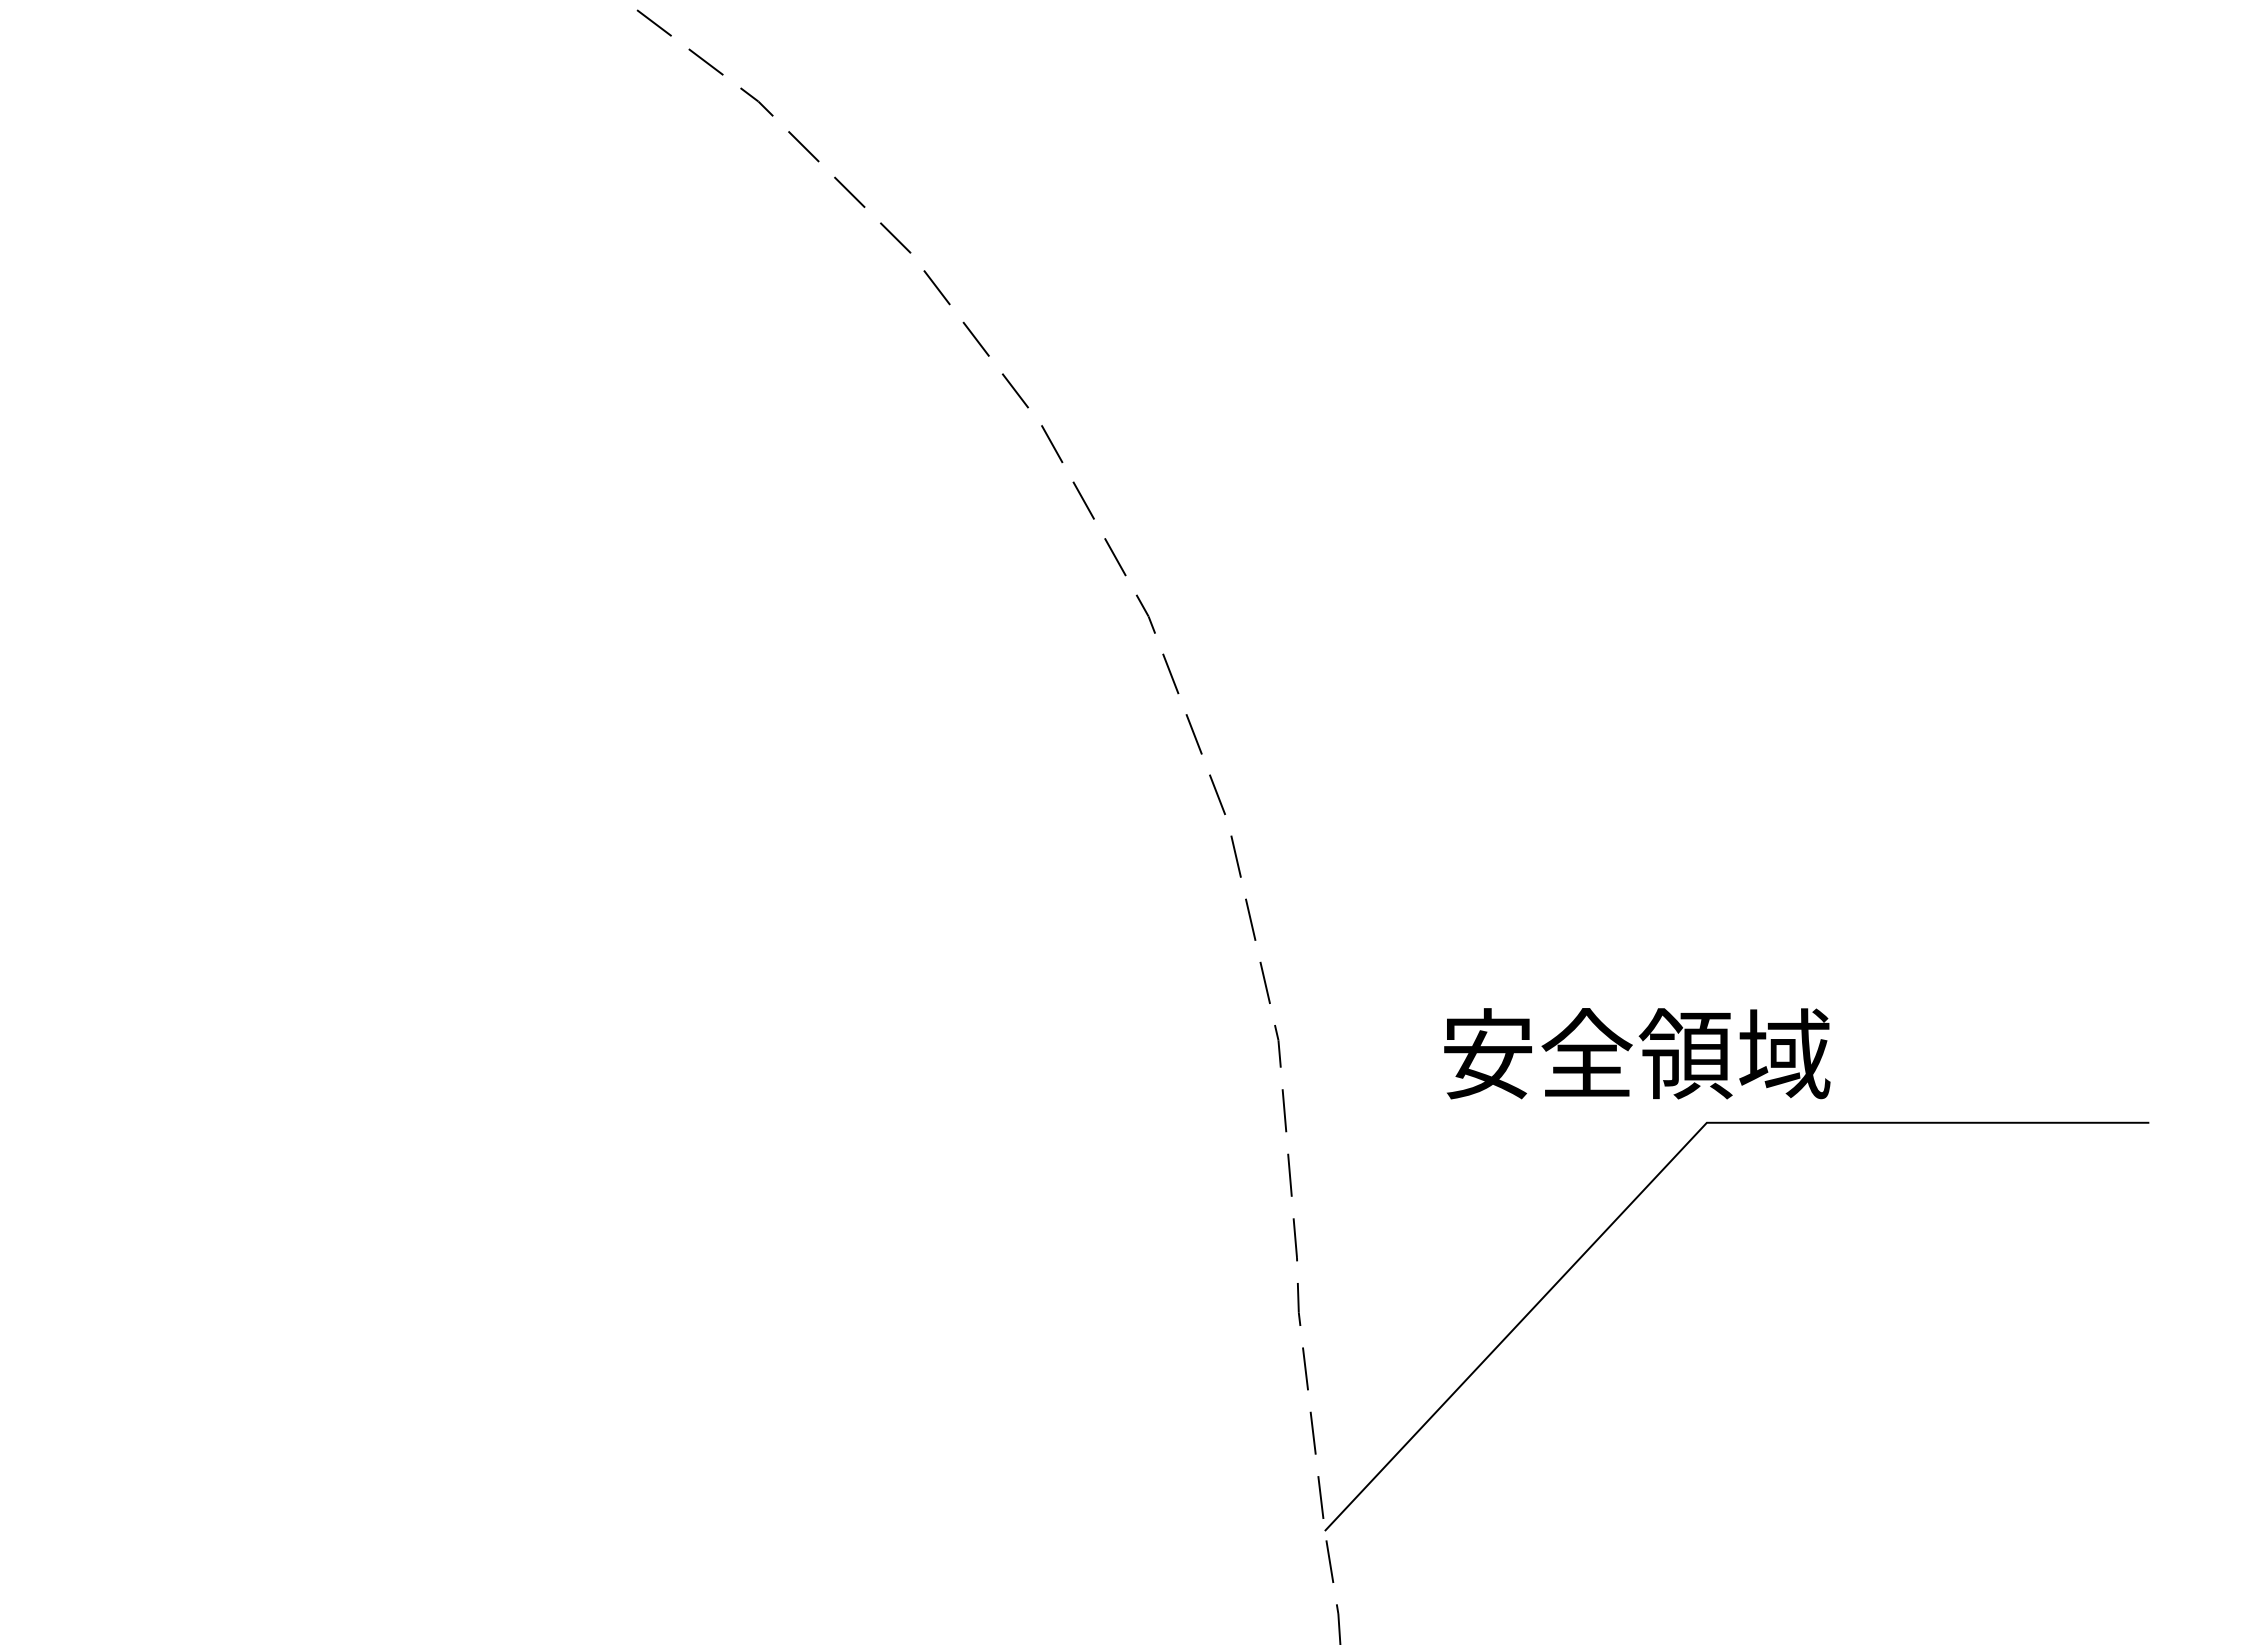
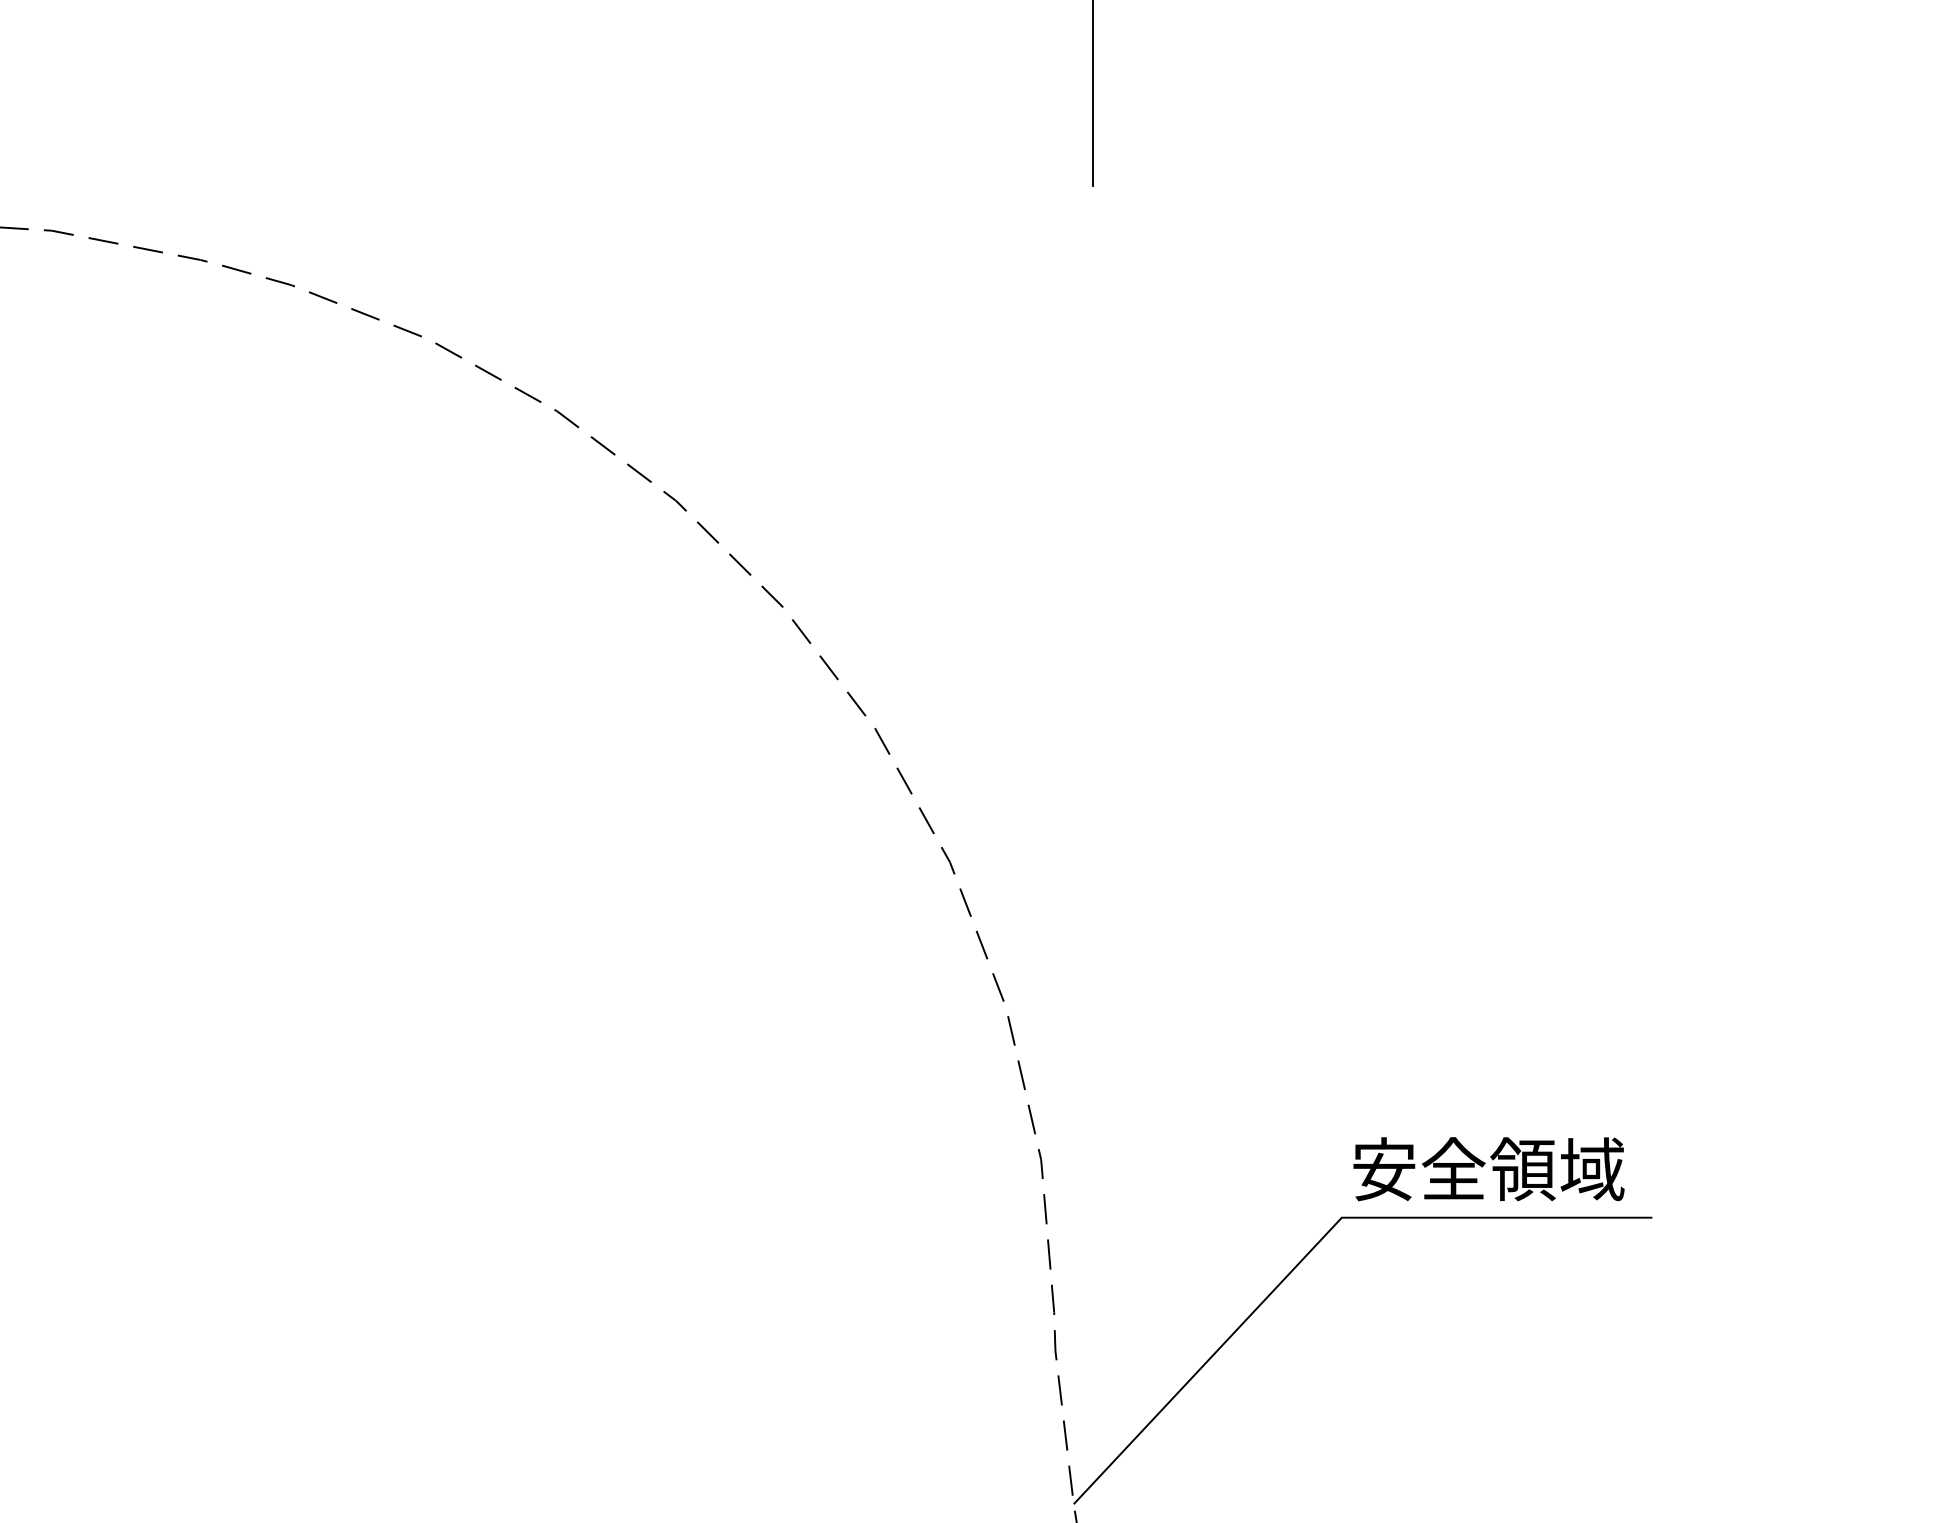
text: (1636, 1054) -> (1488, 1169), moved

